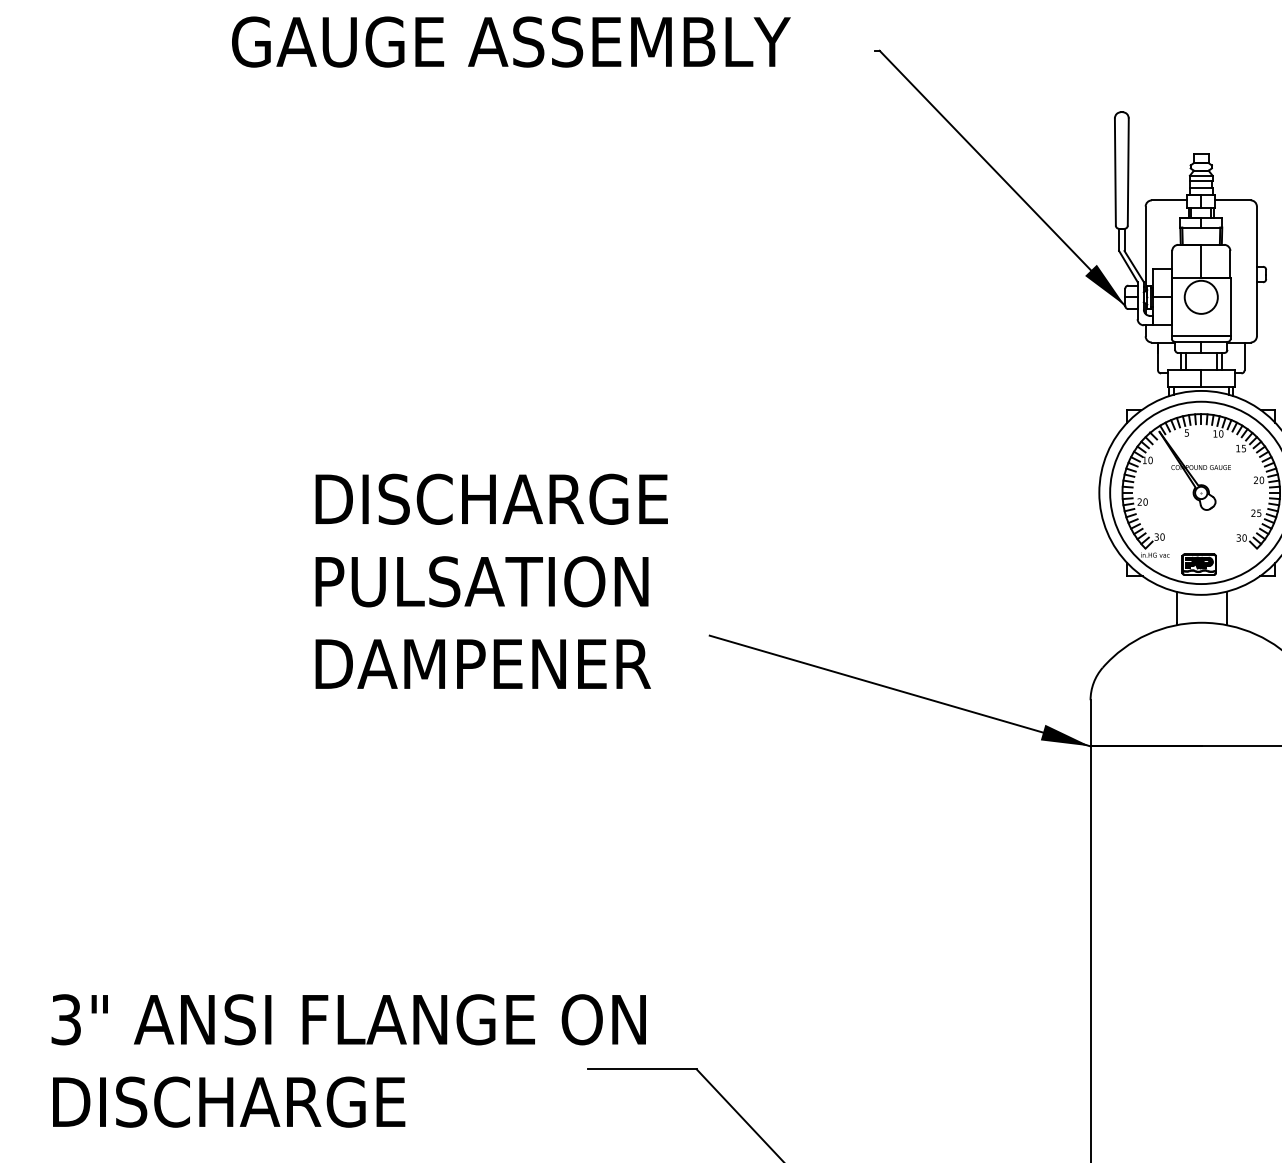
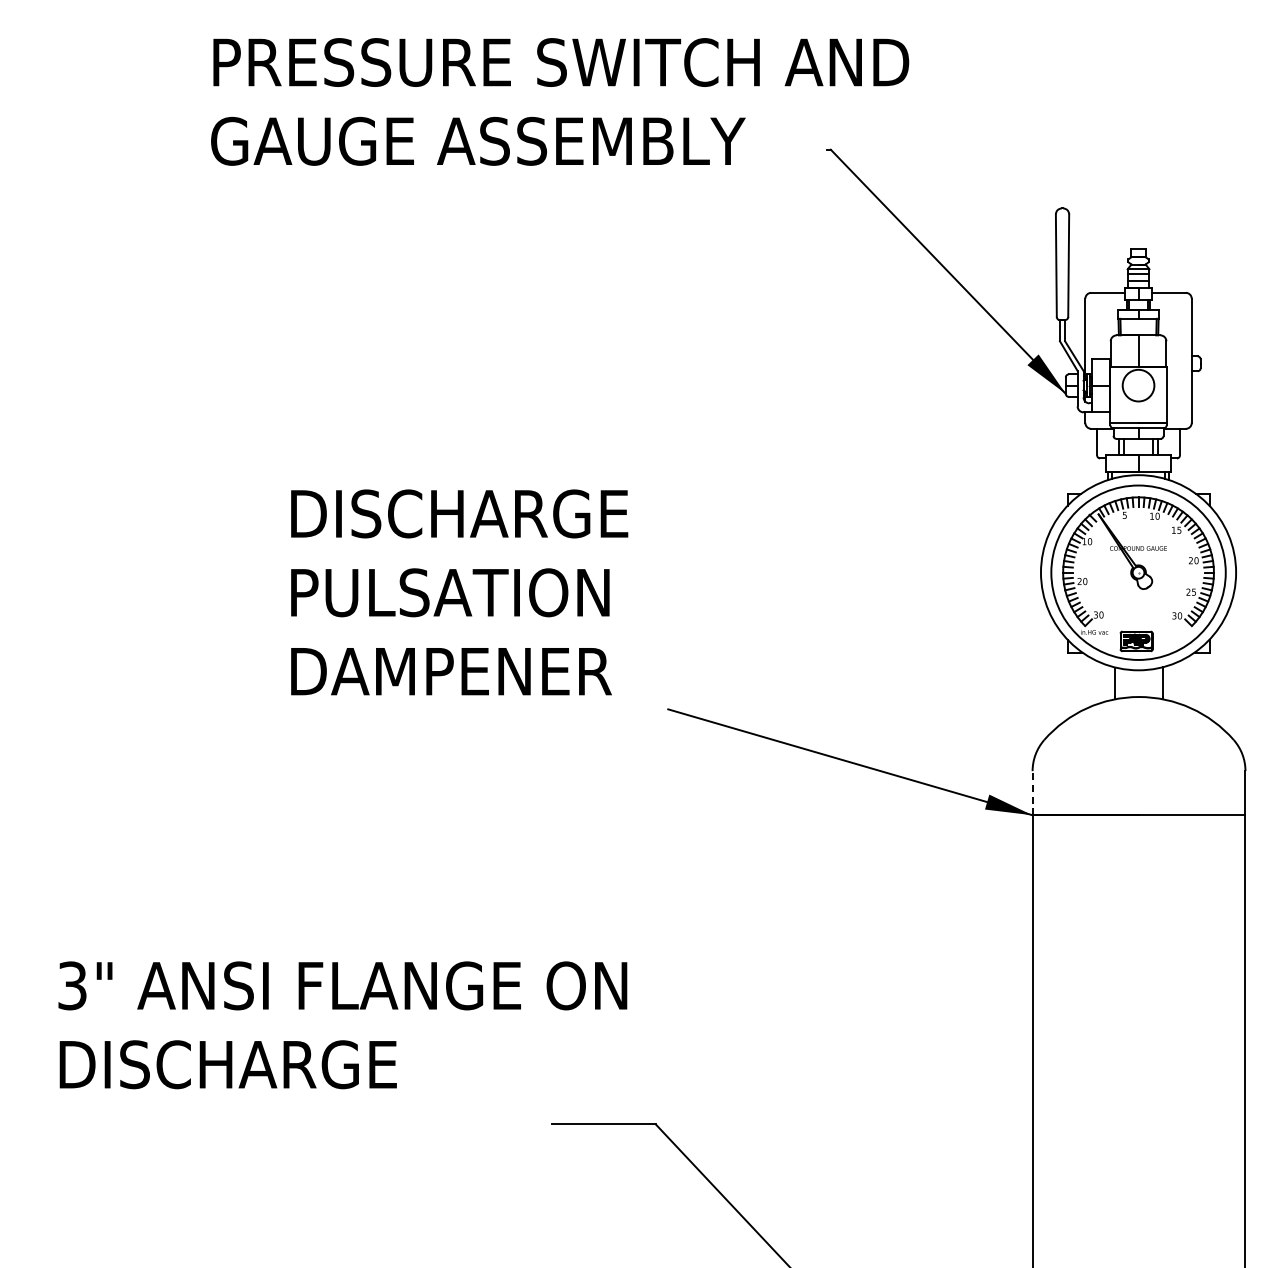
text: (491, 581) -> (459, 592), moved
line: (1090, 722) -> (1032, 792), solid -> dashed
text: (348, 1061) -> (342, 1025), moved

